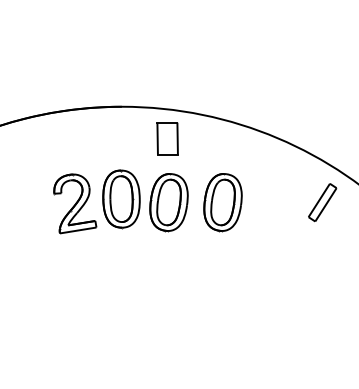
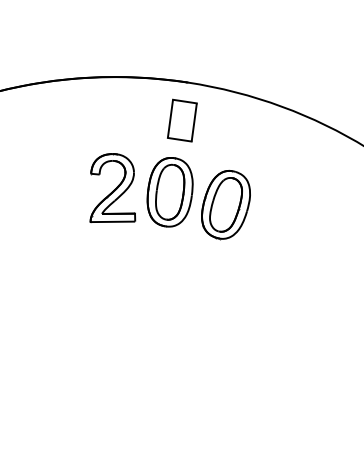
part: (167, 138) -> (182, 120), moved
part: (222, 202) -> (289, 214), removed

